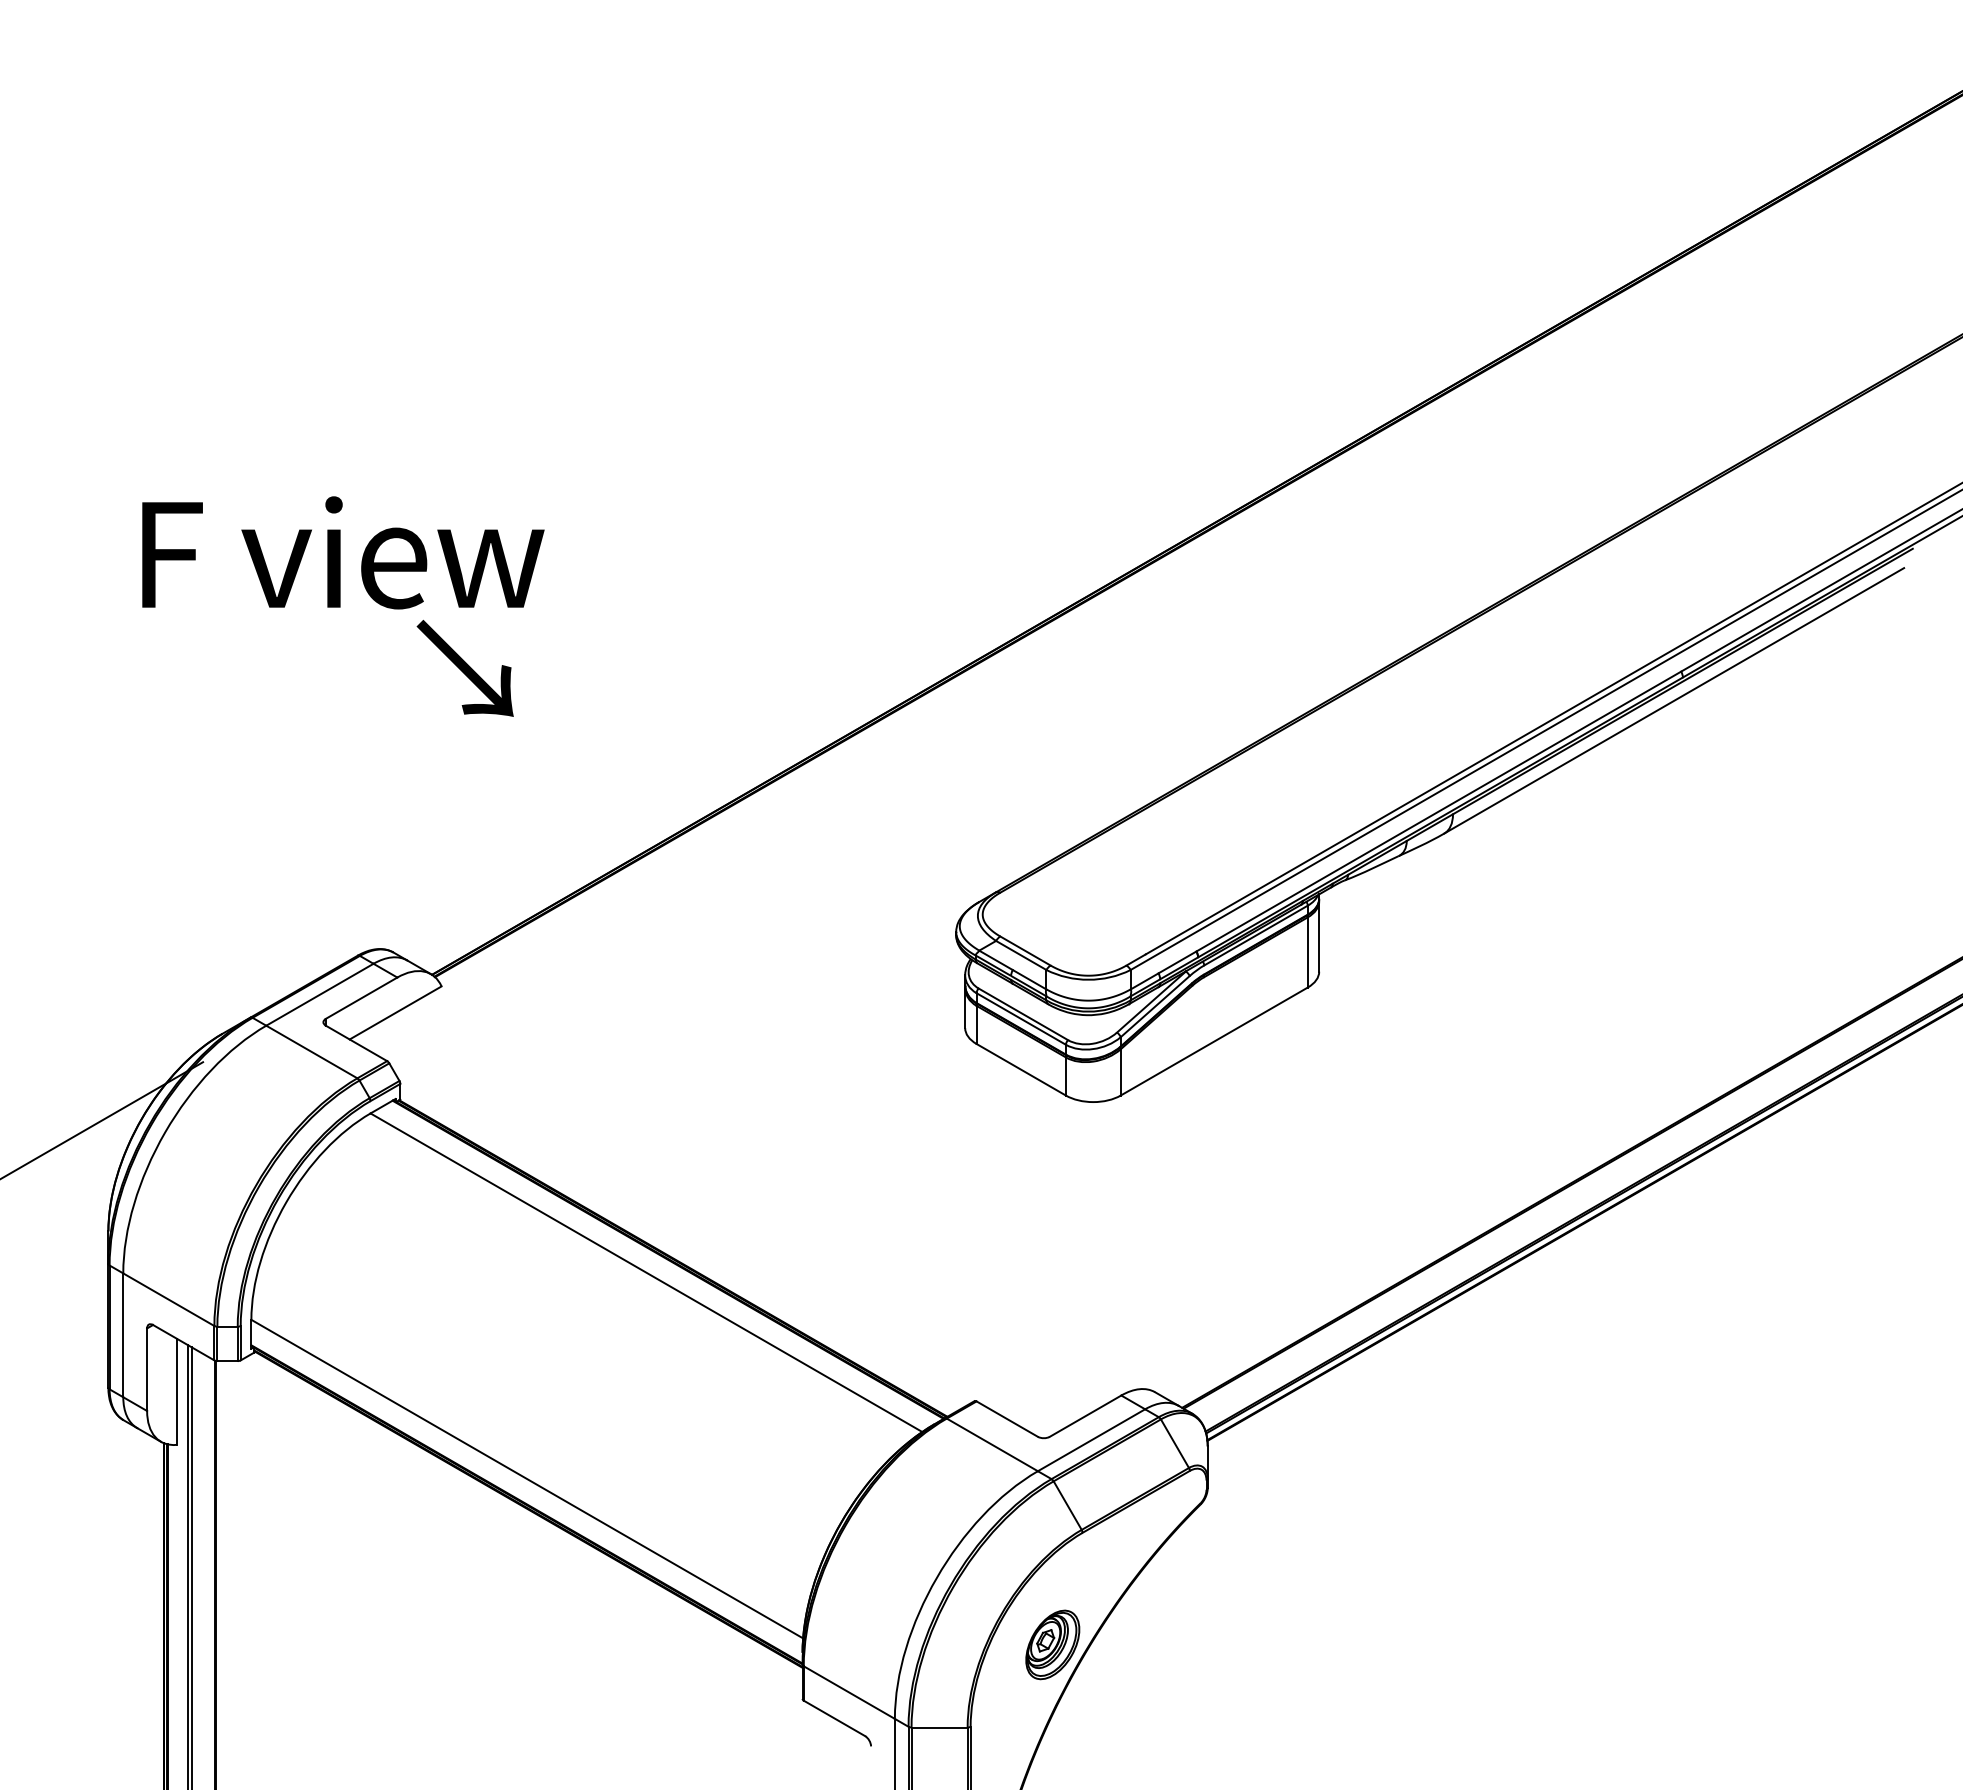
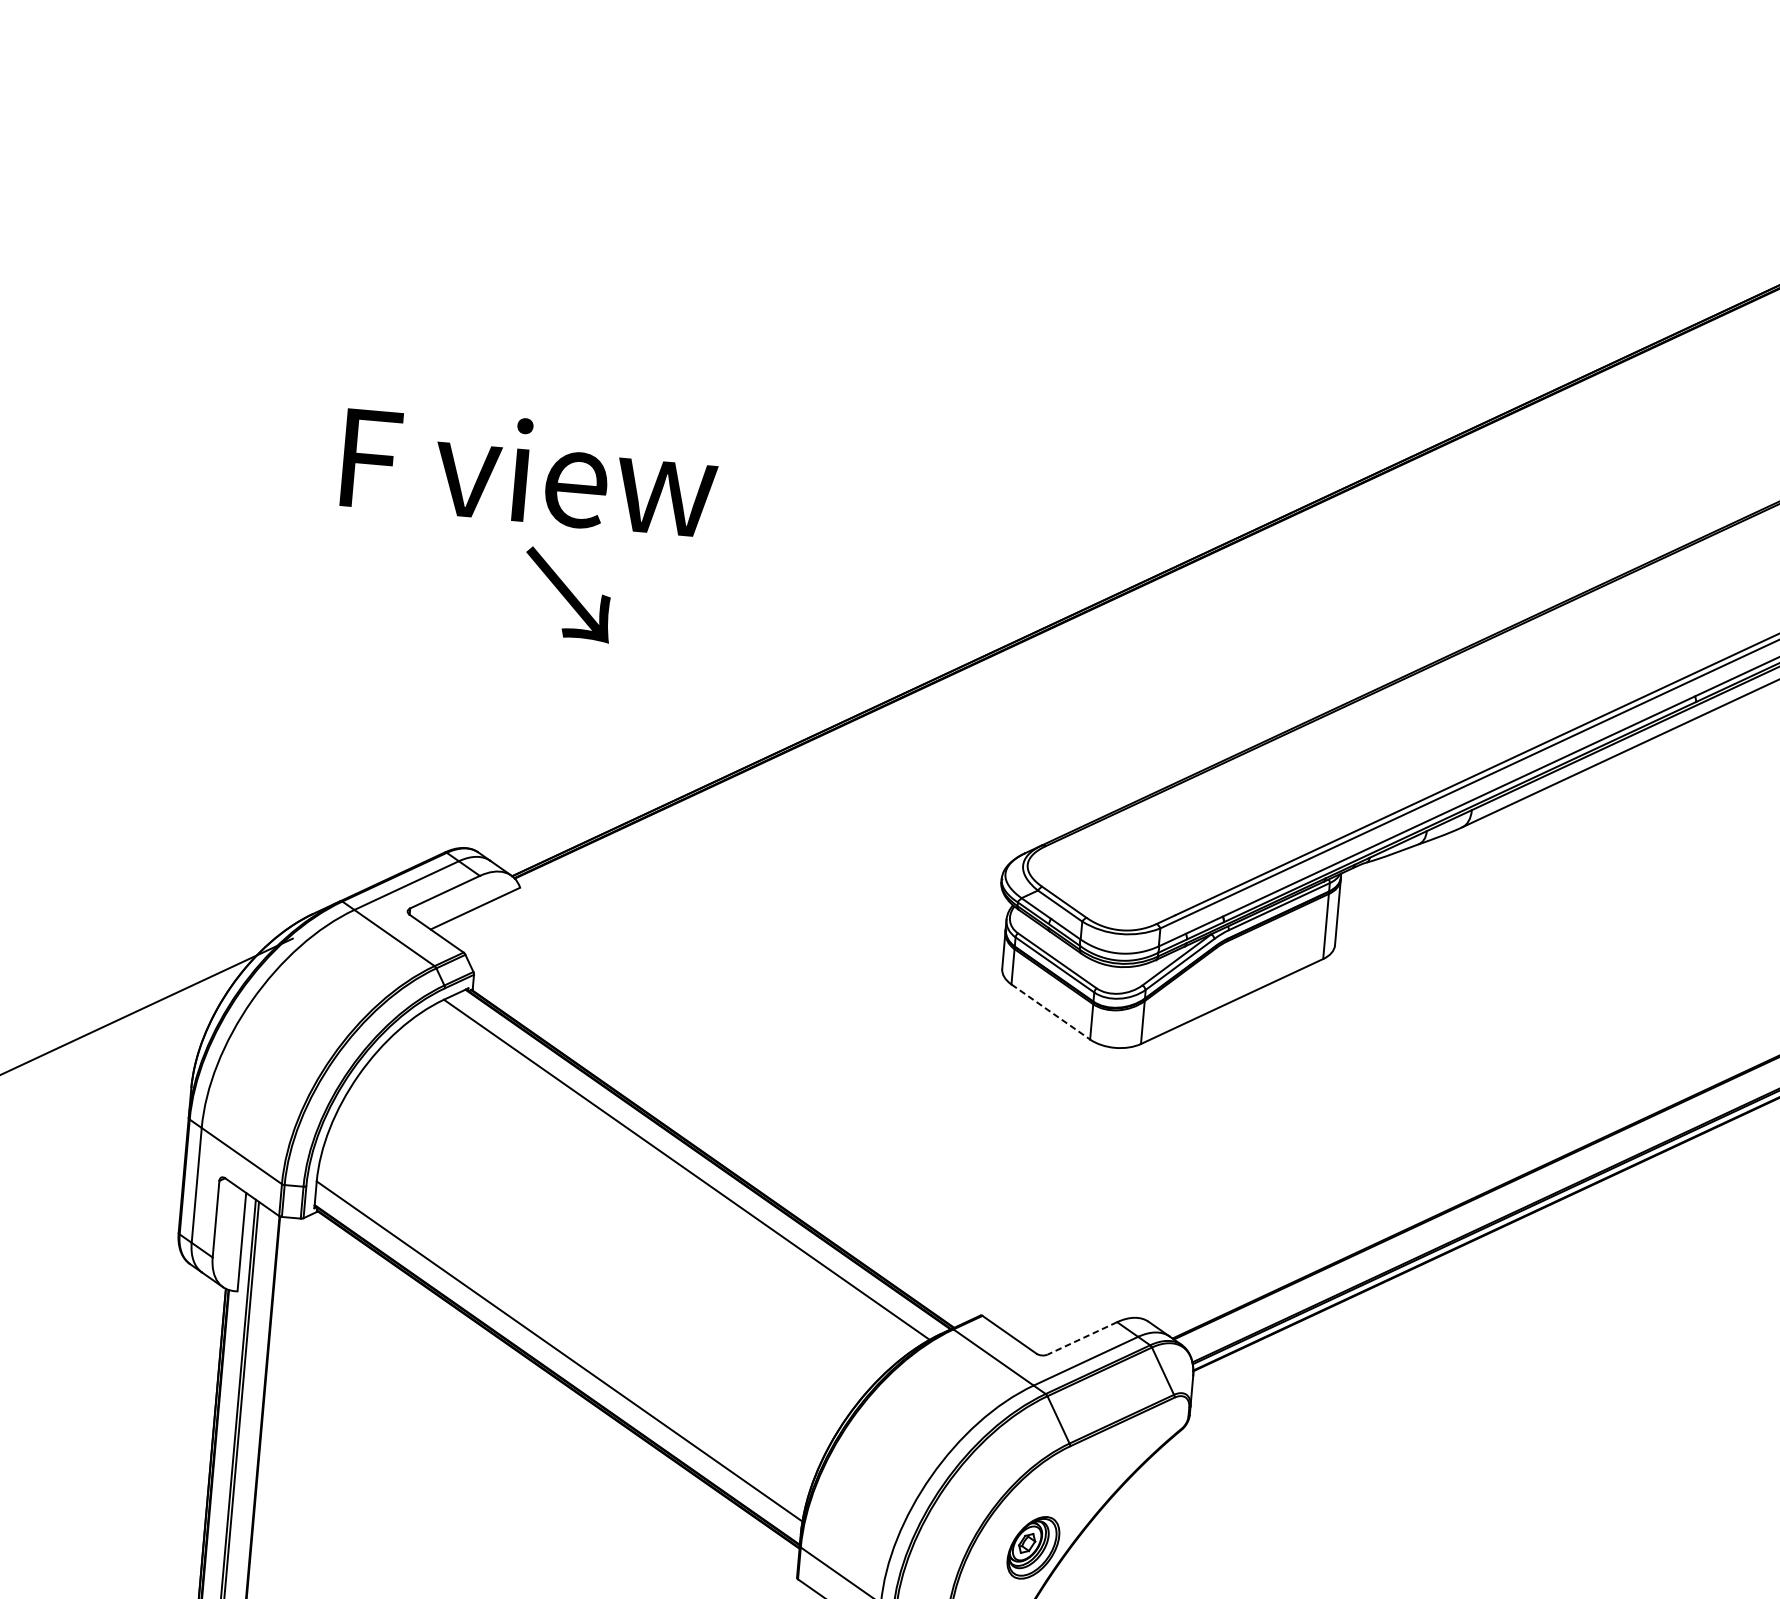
text: (343, 552) -> (530, 471), moved
line: (1021, 1069) -> (1051, 1011), solid -> dashed
line: (1085, 1416) -> (1082, 1338), solid -> dashed

